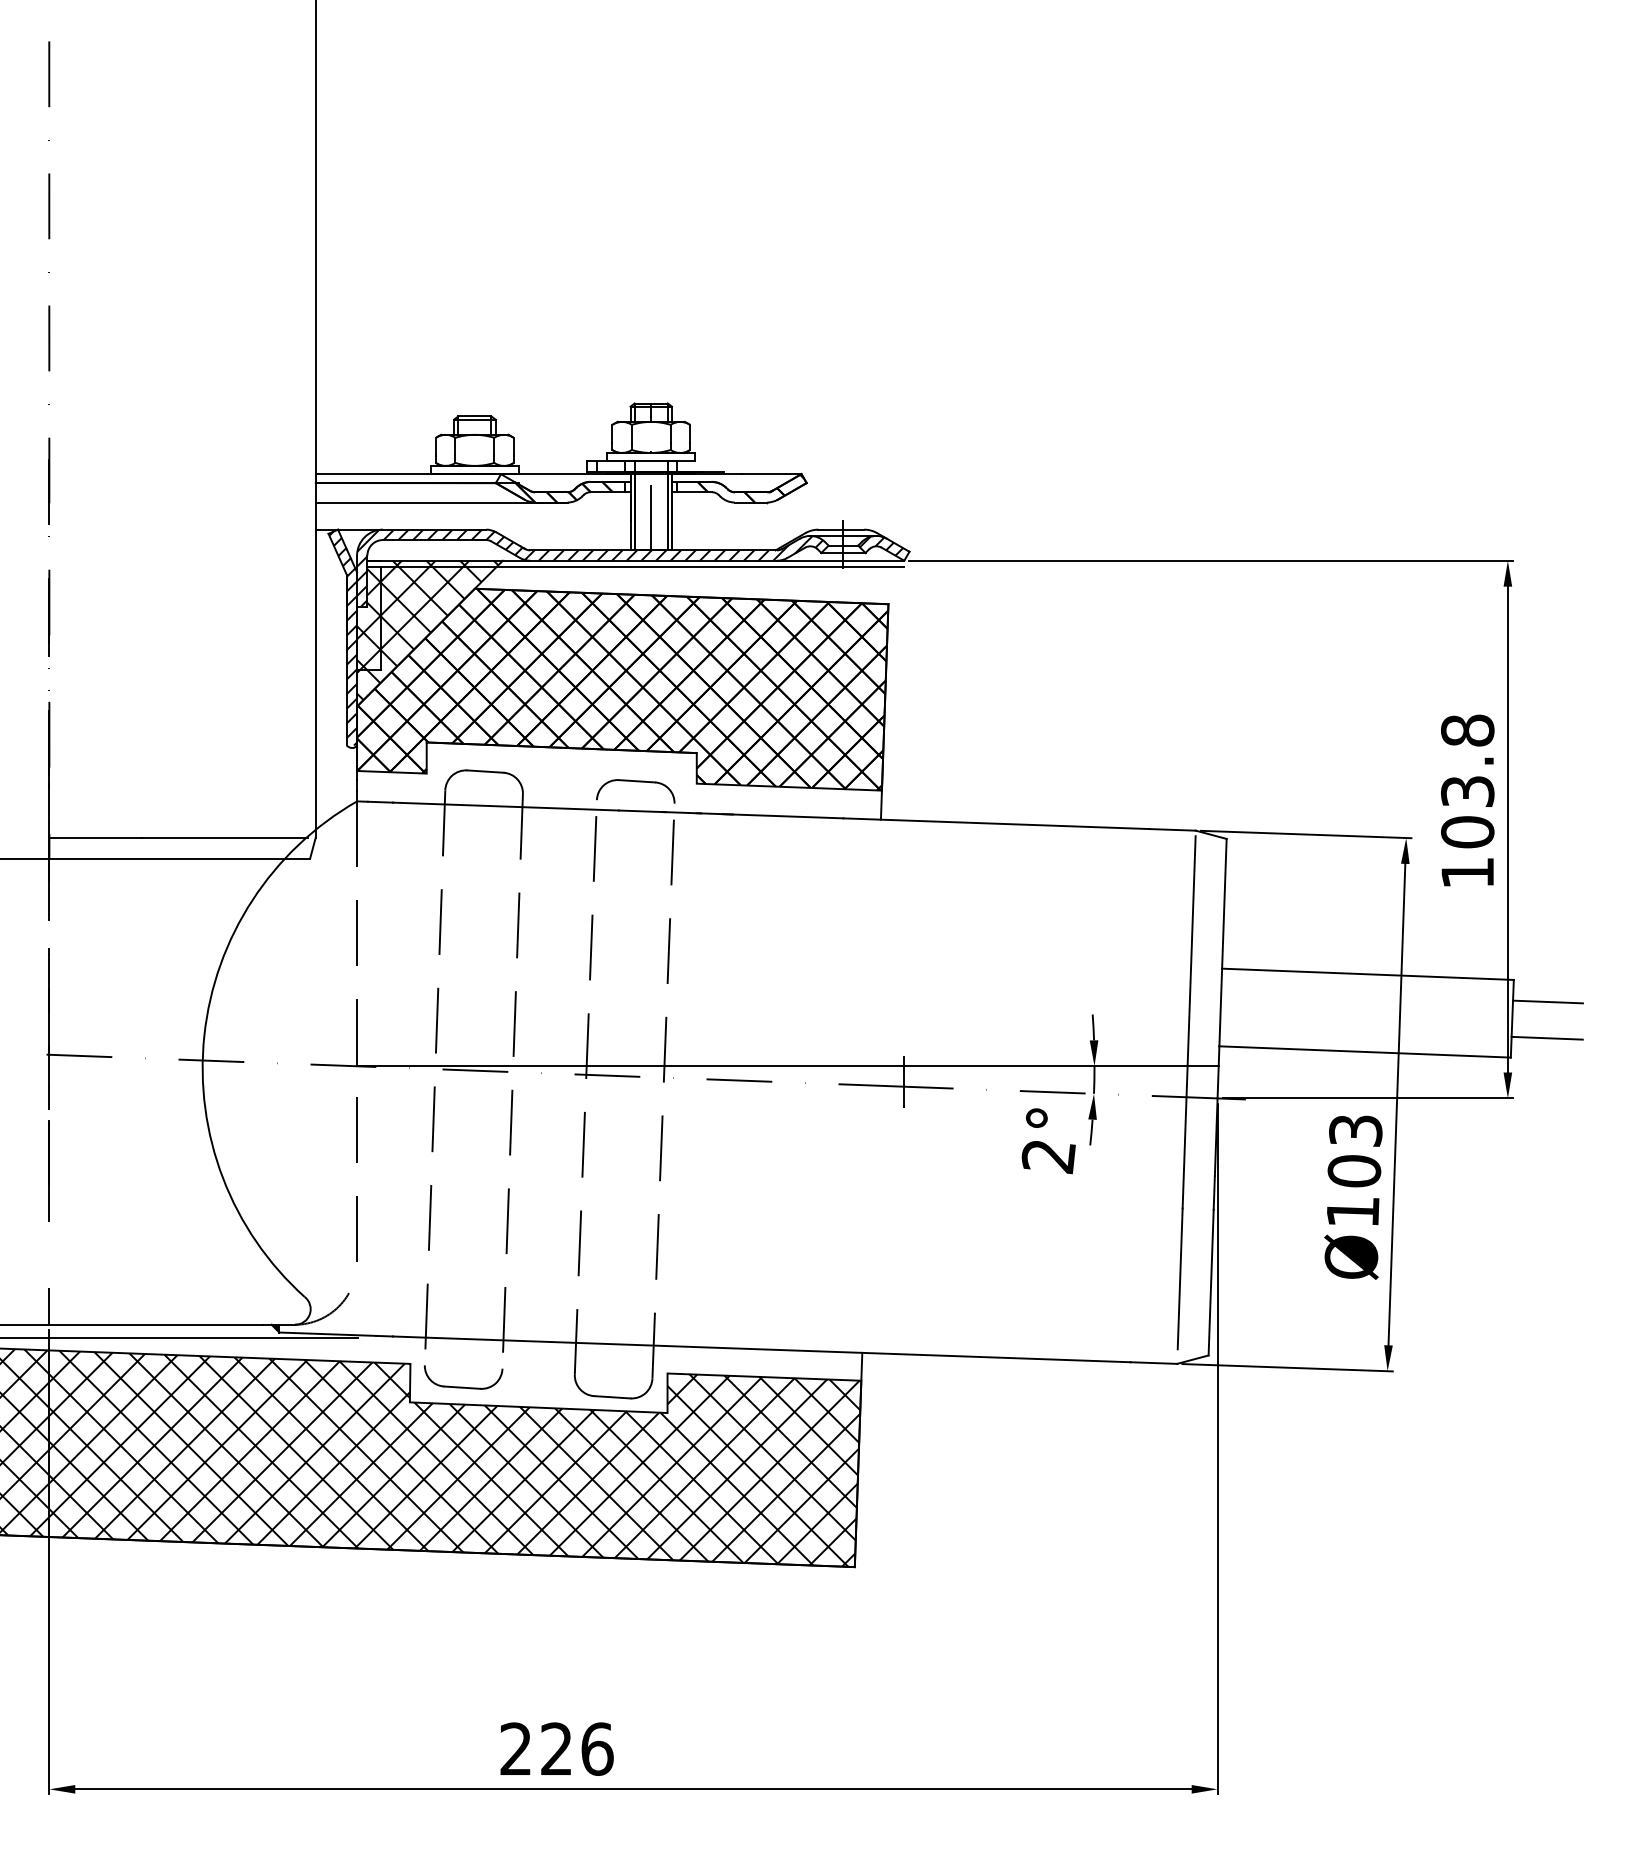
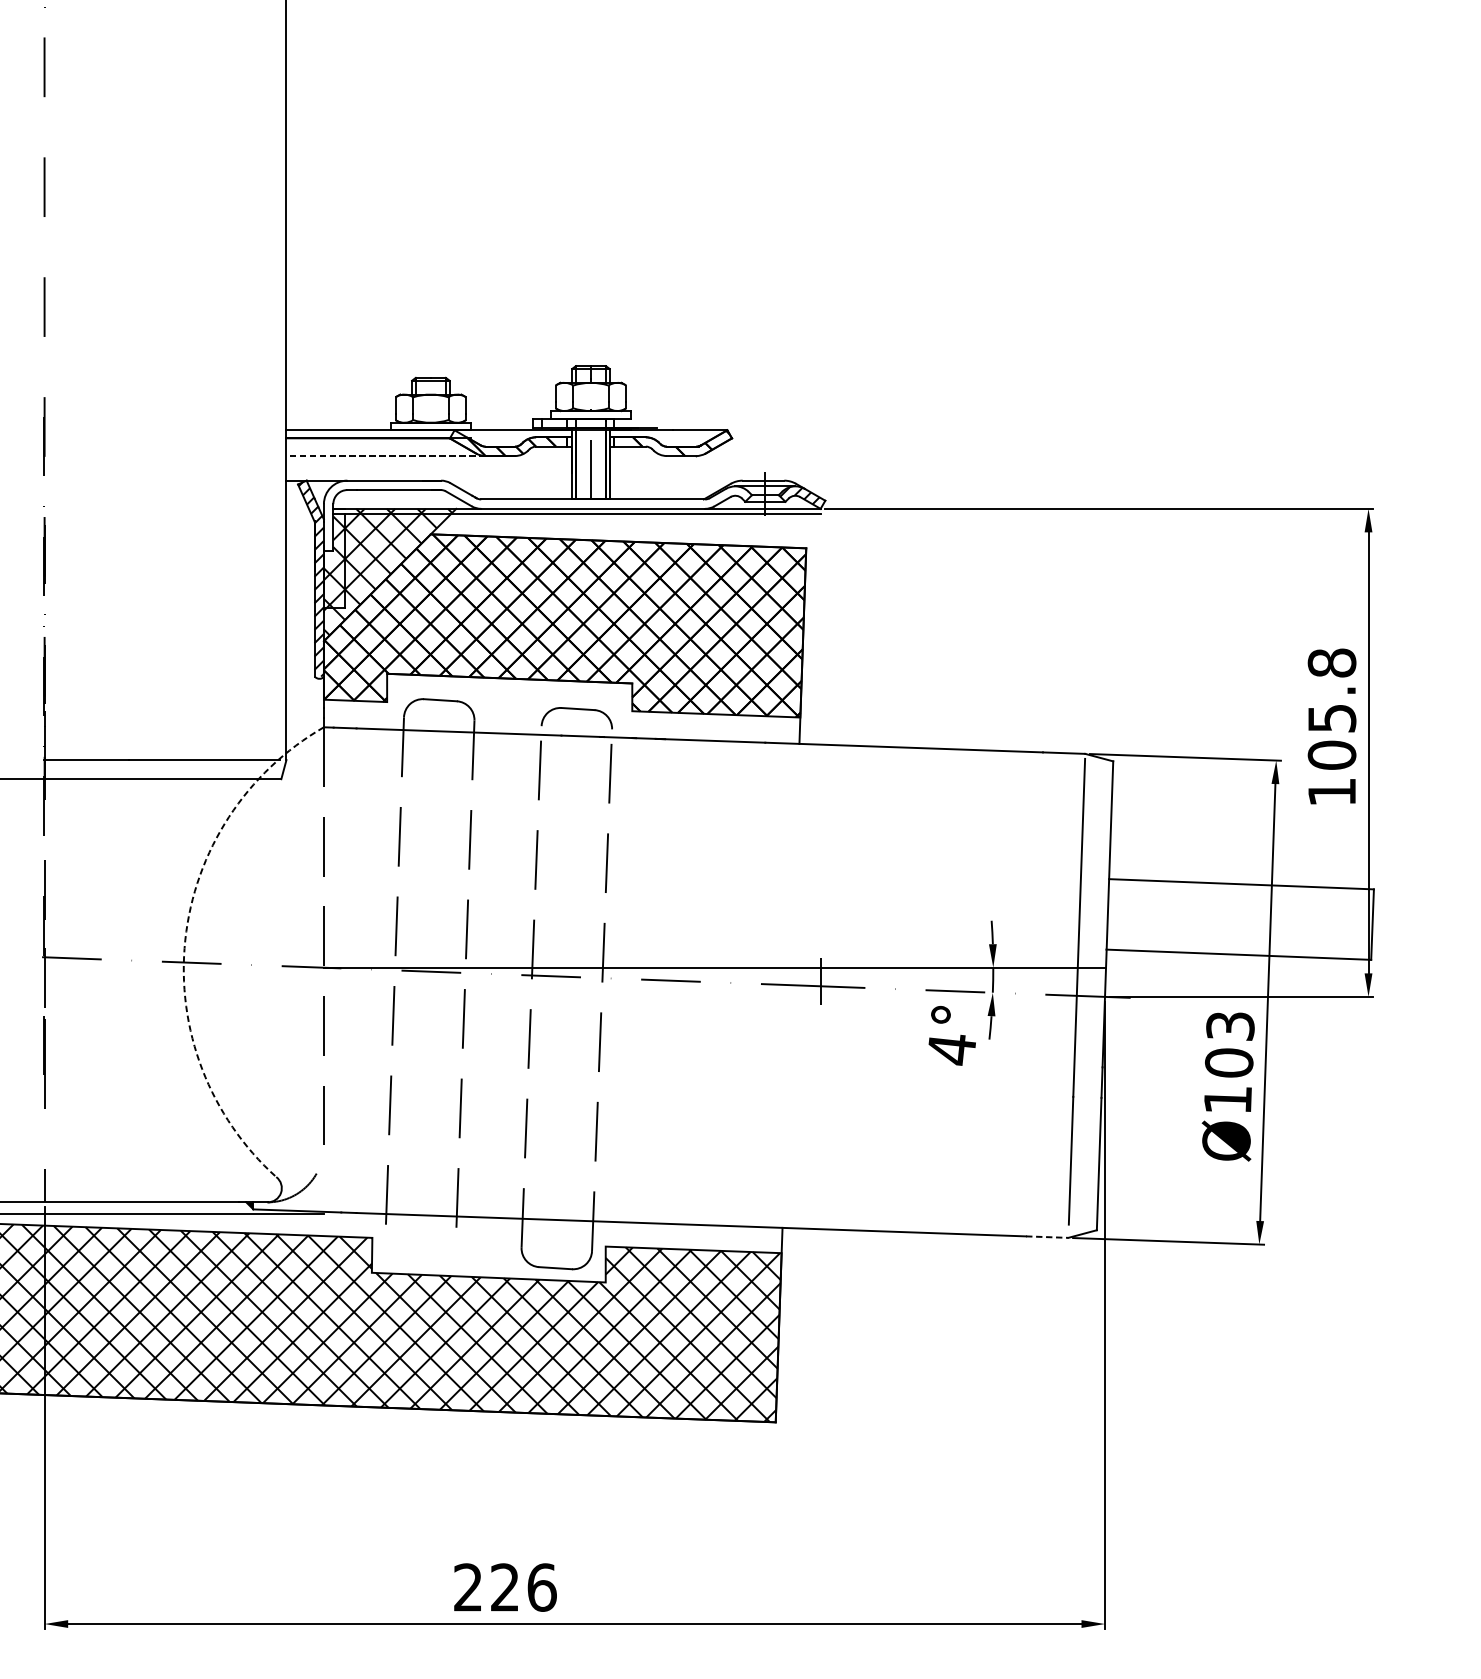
line: (425, 502) -> (386, 455), solid -> dashed
hatch: (590, 568) -> (535, 515), removed
text: (1467, 791) -> (1331, 718), 103.8 -> 105.8
line: (1547, 1001) -> (1404, 908), removed
arc: (204, 1035) -> (185, 939), solid -> dashed
line: (1546, 1037) -> (1403, 941), removed
text: (1048, 1157) -> (951, 1050), 2° -> 4°
line: (1154, 1363) -> (1047, 1237), solid -> dashed
part: (463, 1386) -> (420, 1258), removed

